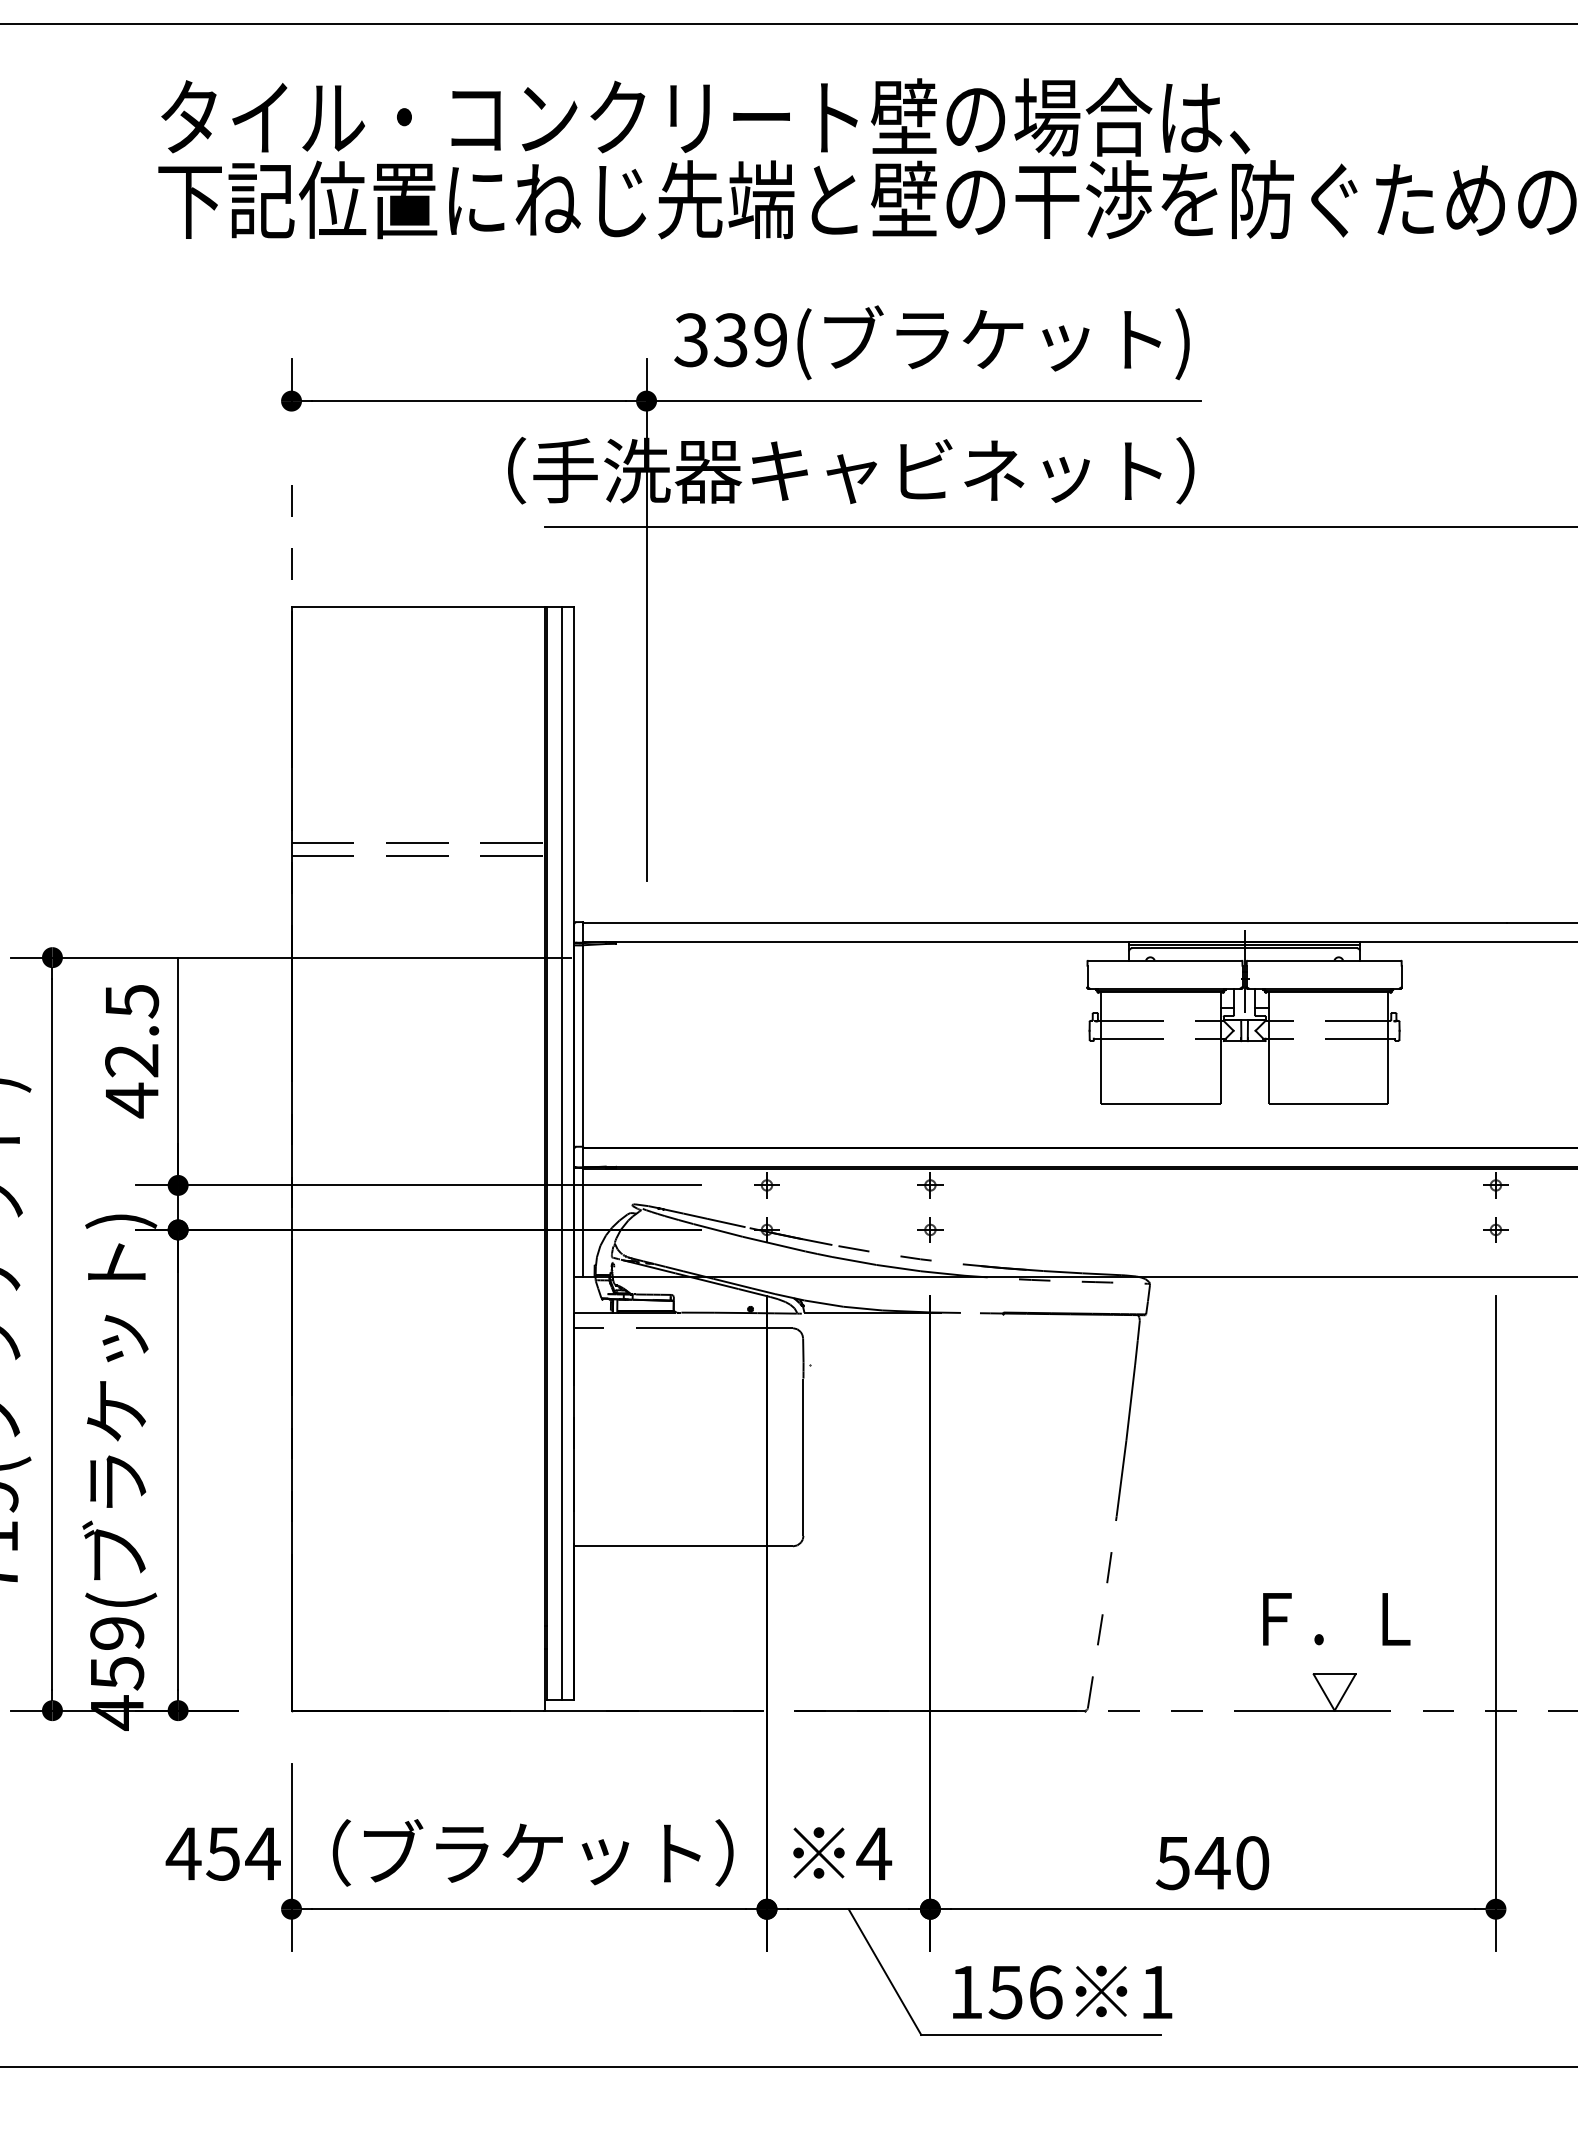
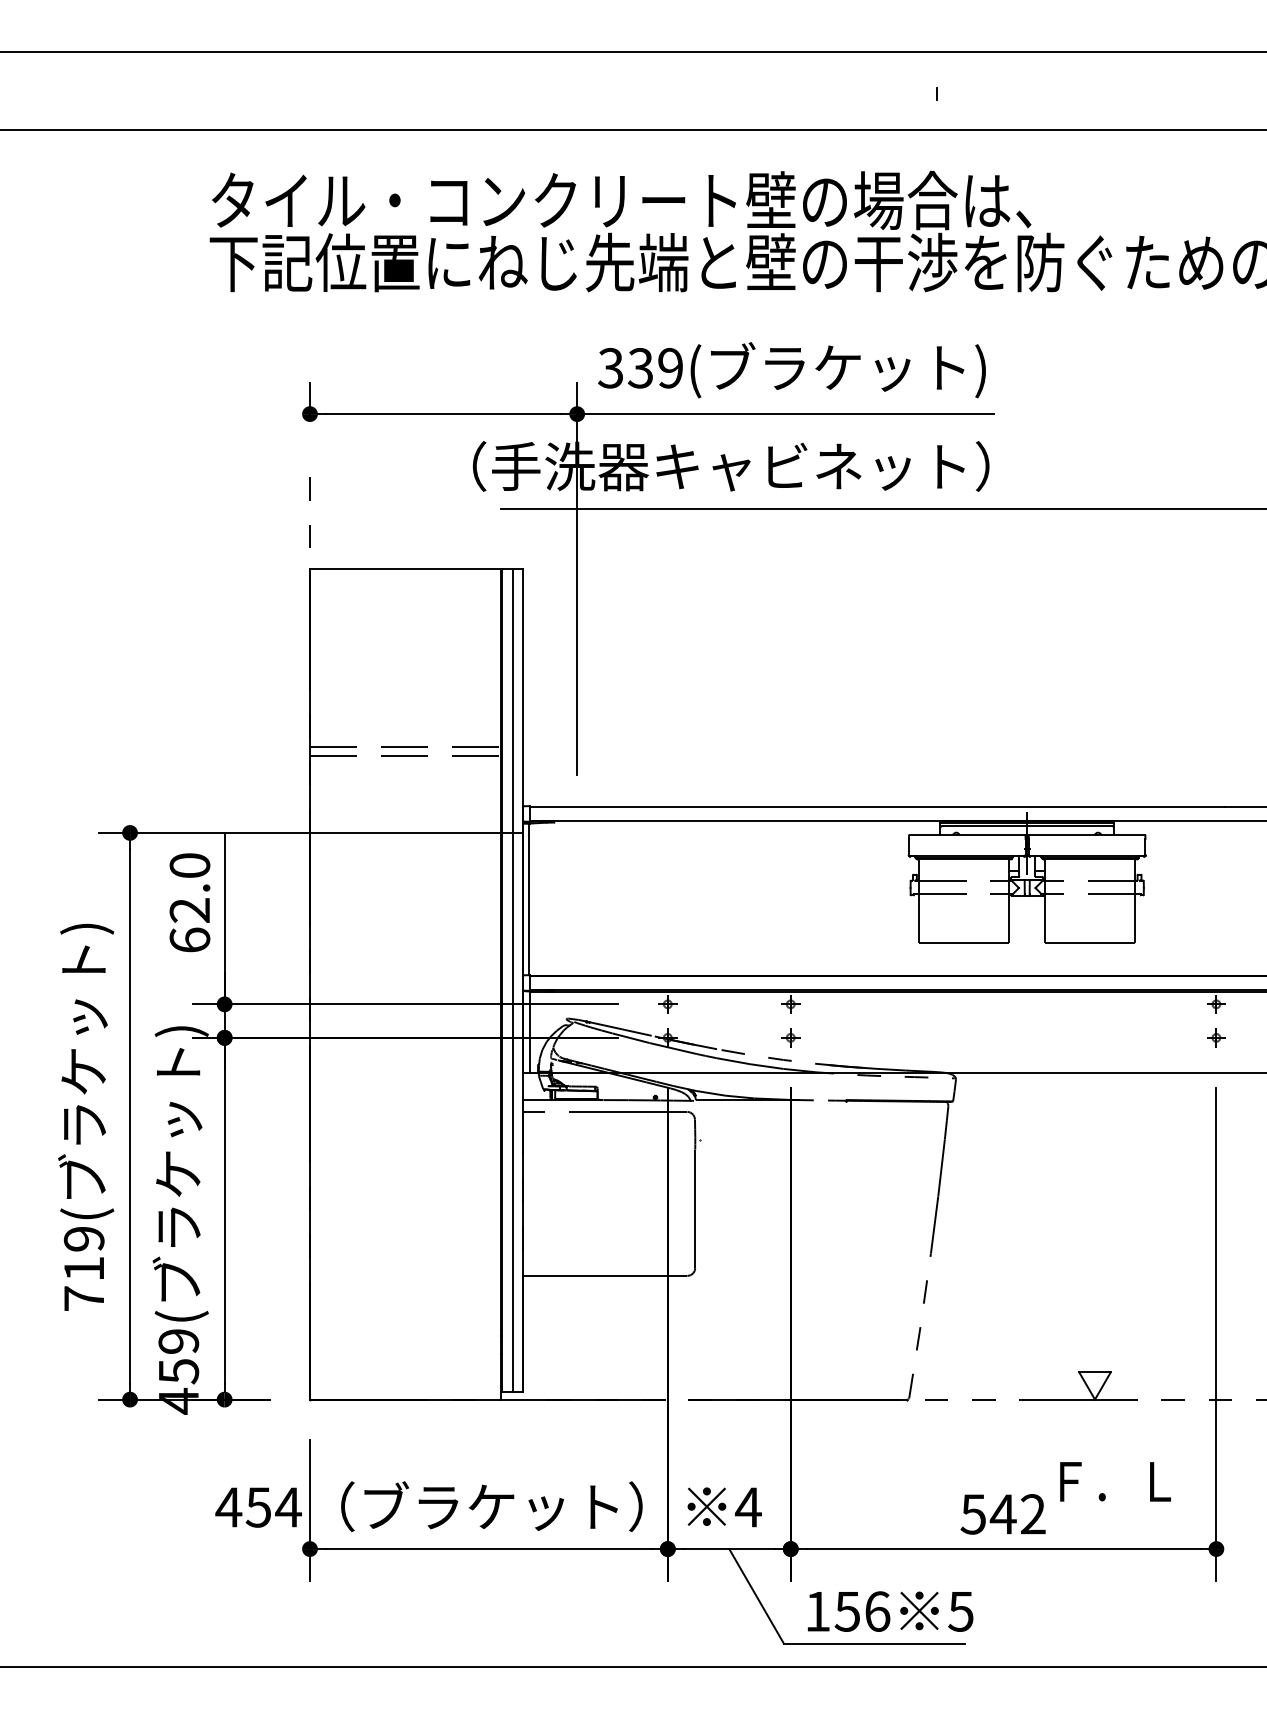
text: (131, 1051) -> (189, 903), 42.5 -> 62.0
text: (1336, 1618) -> (1115, 1481), moved
text: (1251, 1863) -> (1032, 1514), 540 -> 542
text: (1155, 1992) -> (960, 1611), 1 -> 5

